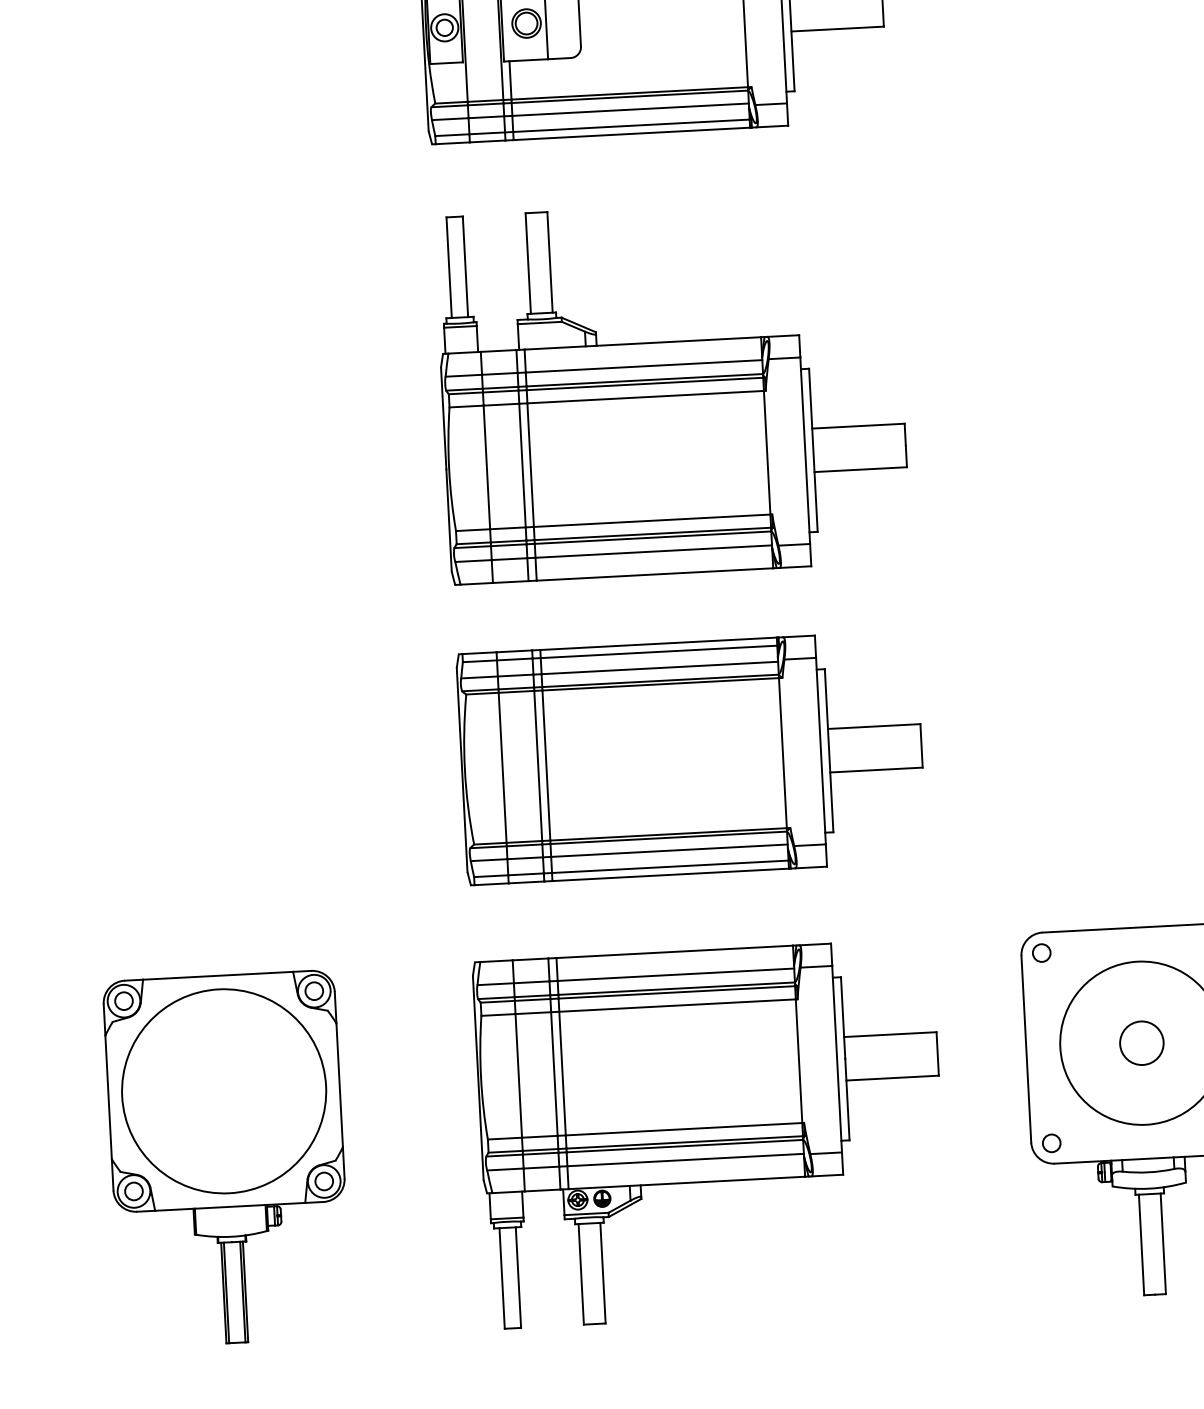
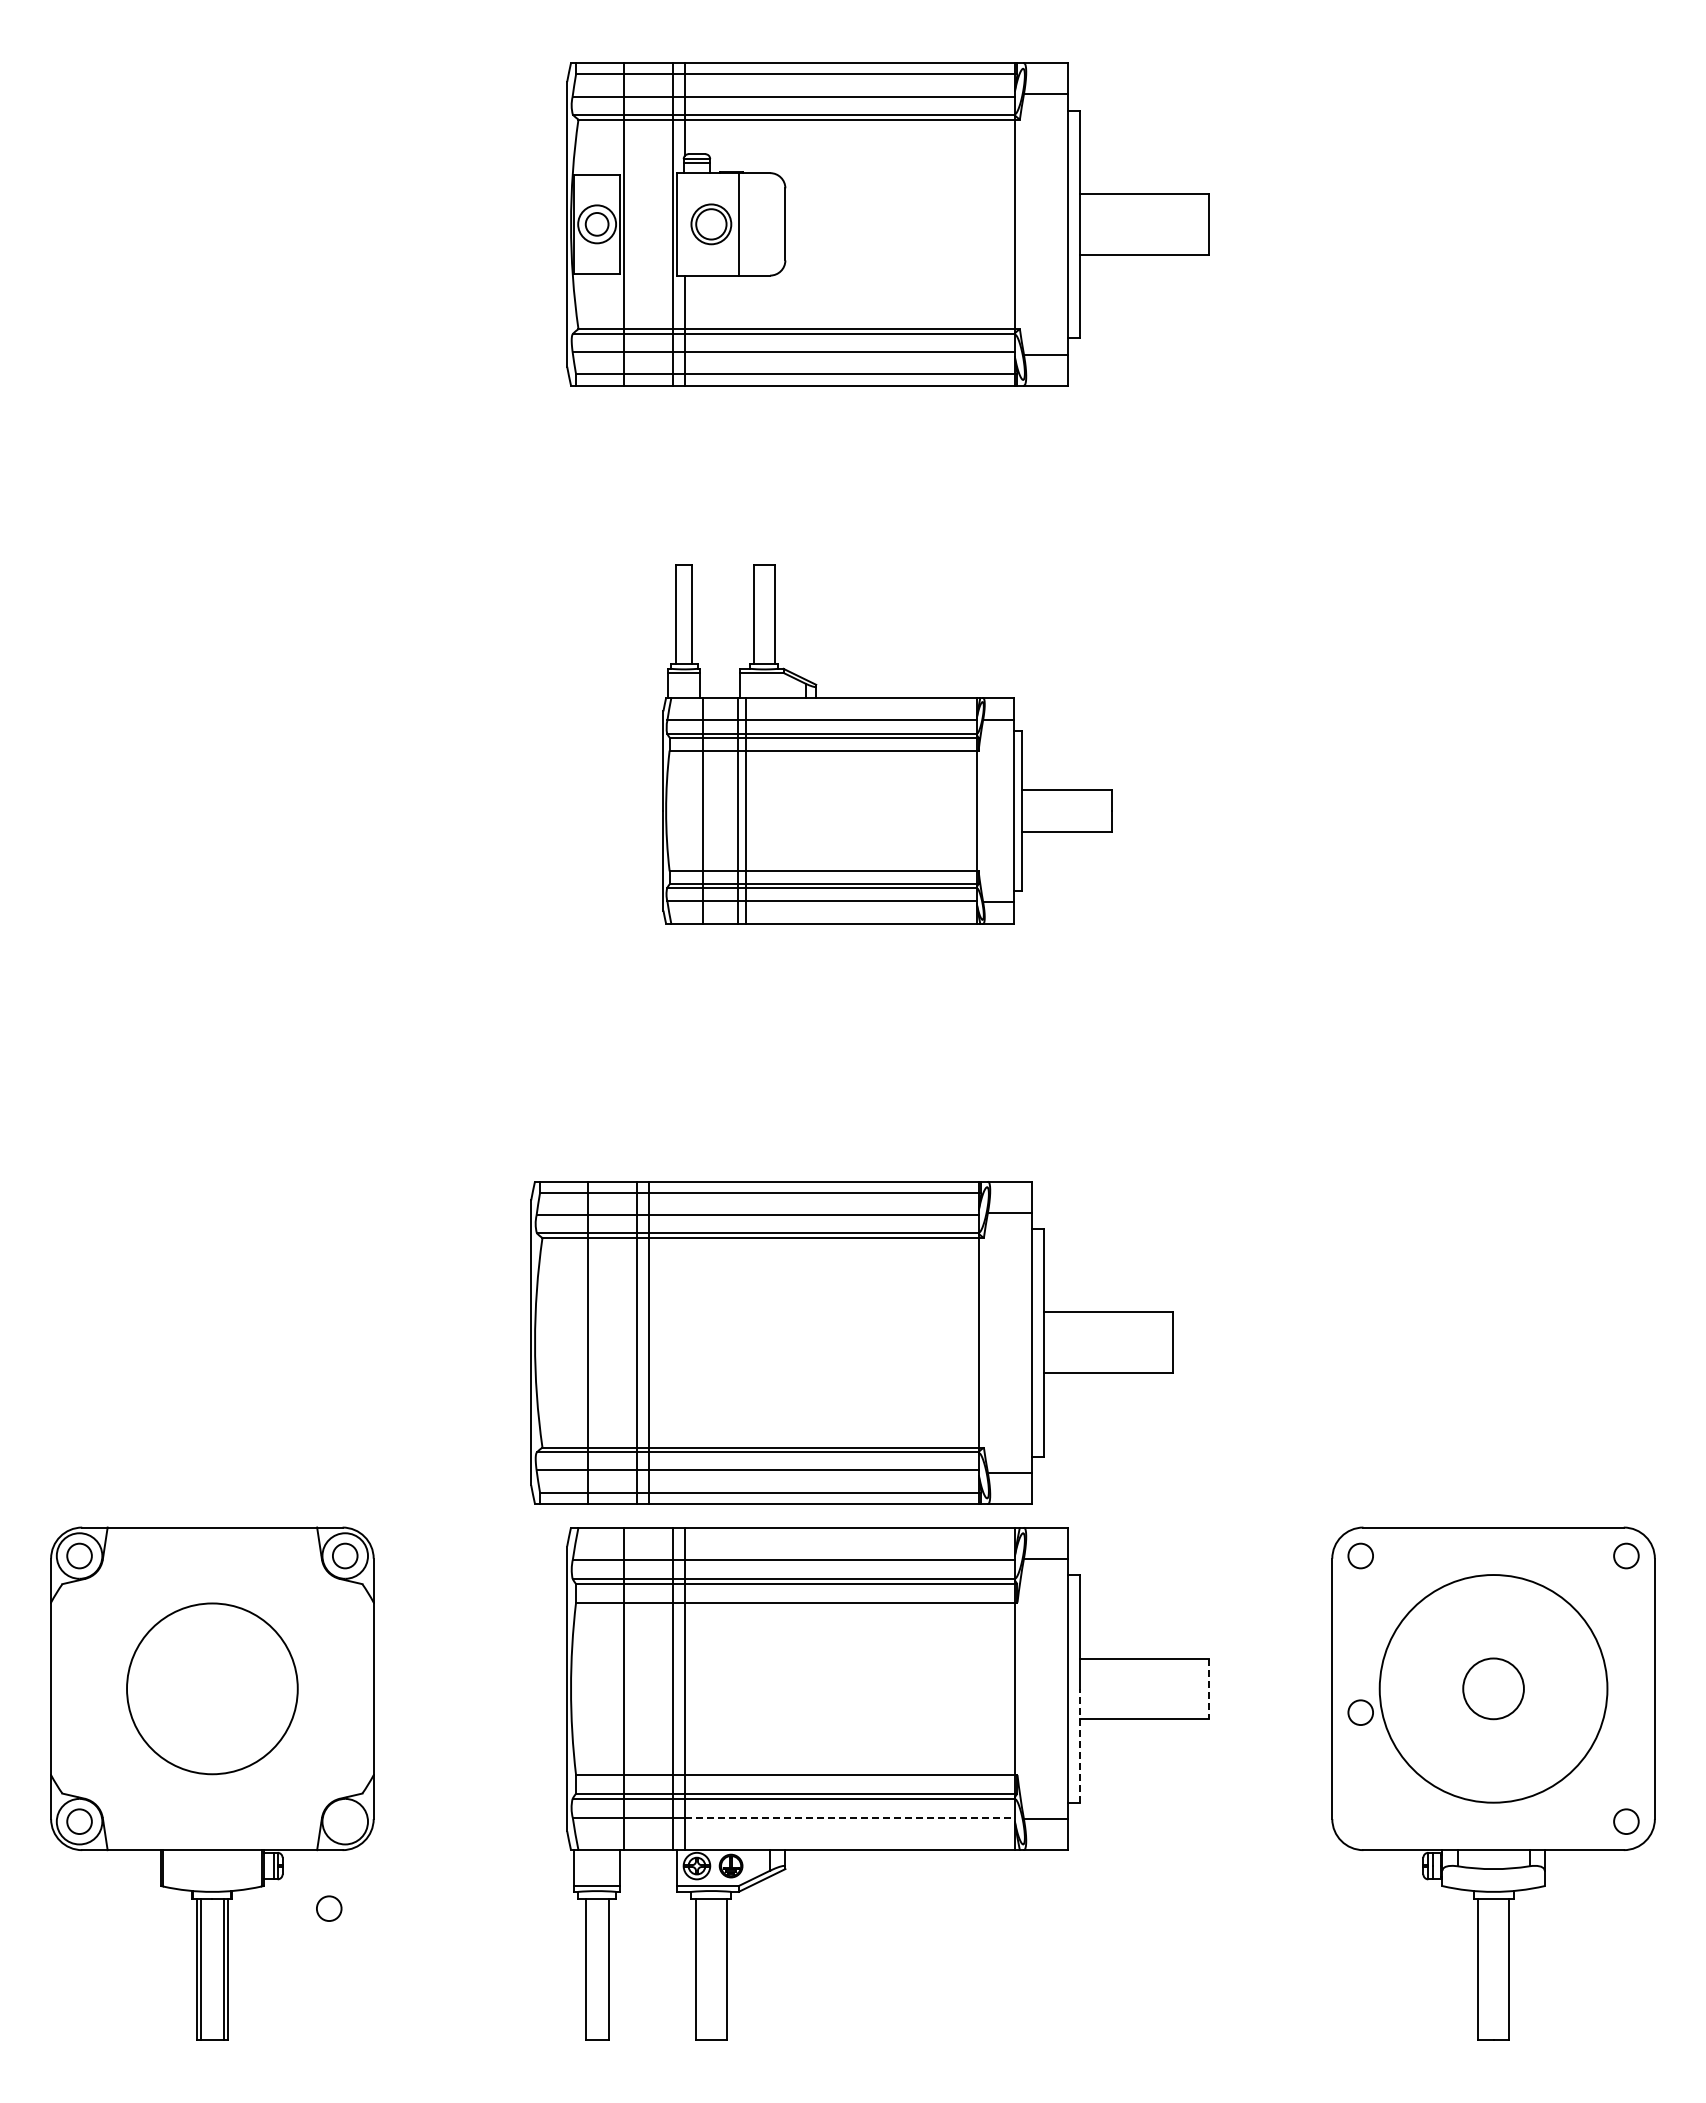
part: (672, 389) -> (887, 744), size x0.7
part: (691, 757) -> (851, 1342), moved
line: (937, 1054) -> (1208, 1689), solid -> dashed
circle: (224, 1091) -> (212, 1688), size x0.6
line: (847, 1099) -> (1079, 1745), solid -> dashed
circle: (1051, 1143) -> (1360, 1712), moved
line: (686, 1160) -> (850, 1818), solid -> dashed
circle: (324, 1181) -> (329, 1908), moved

